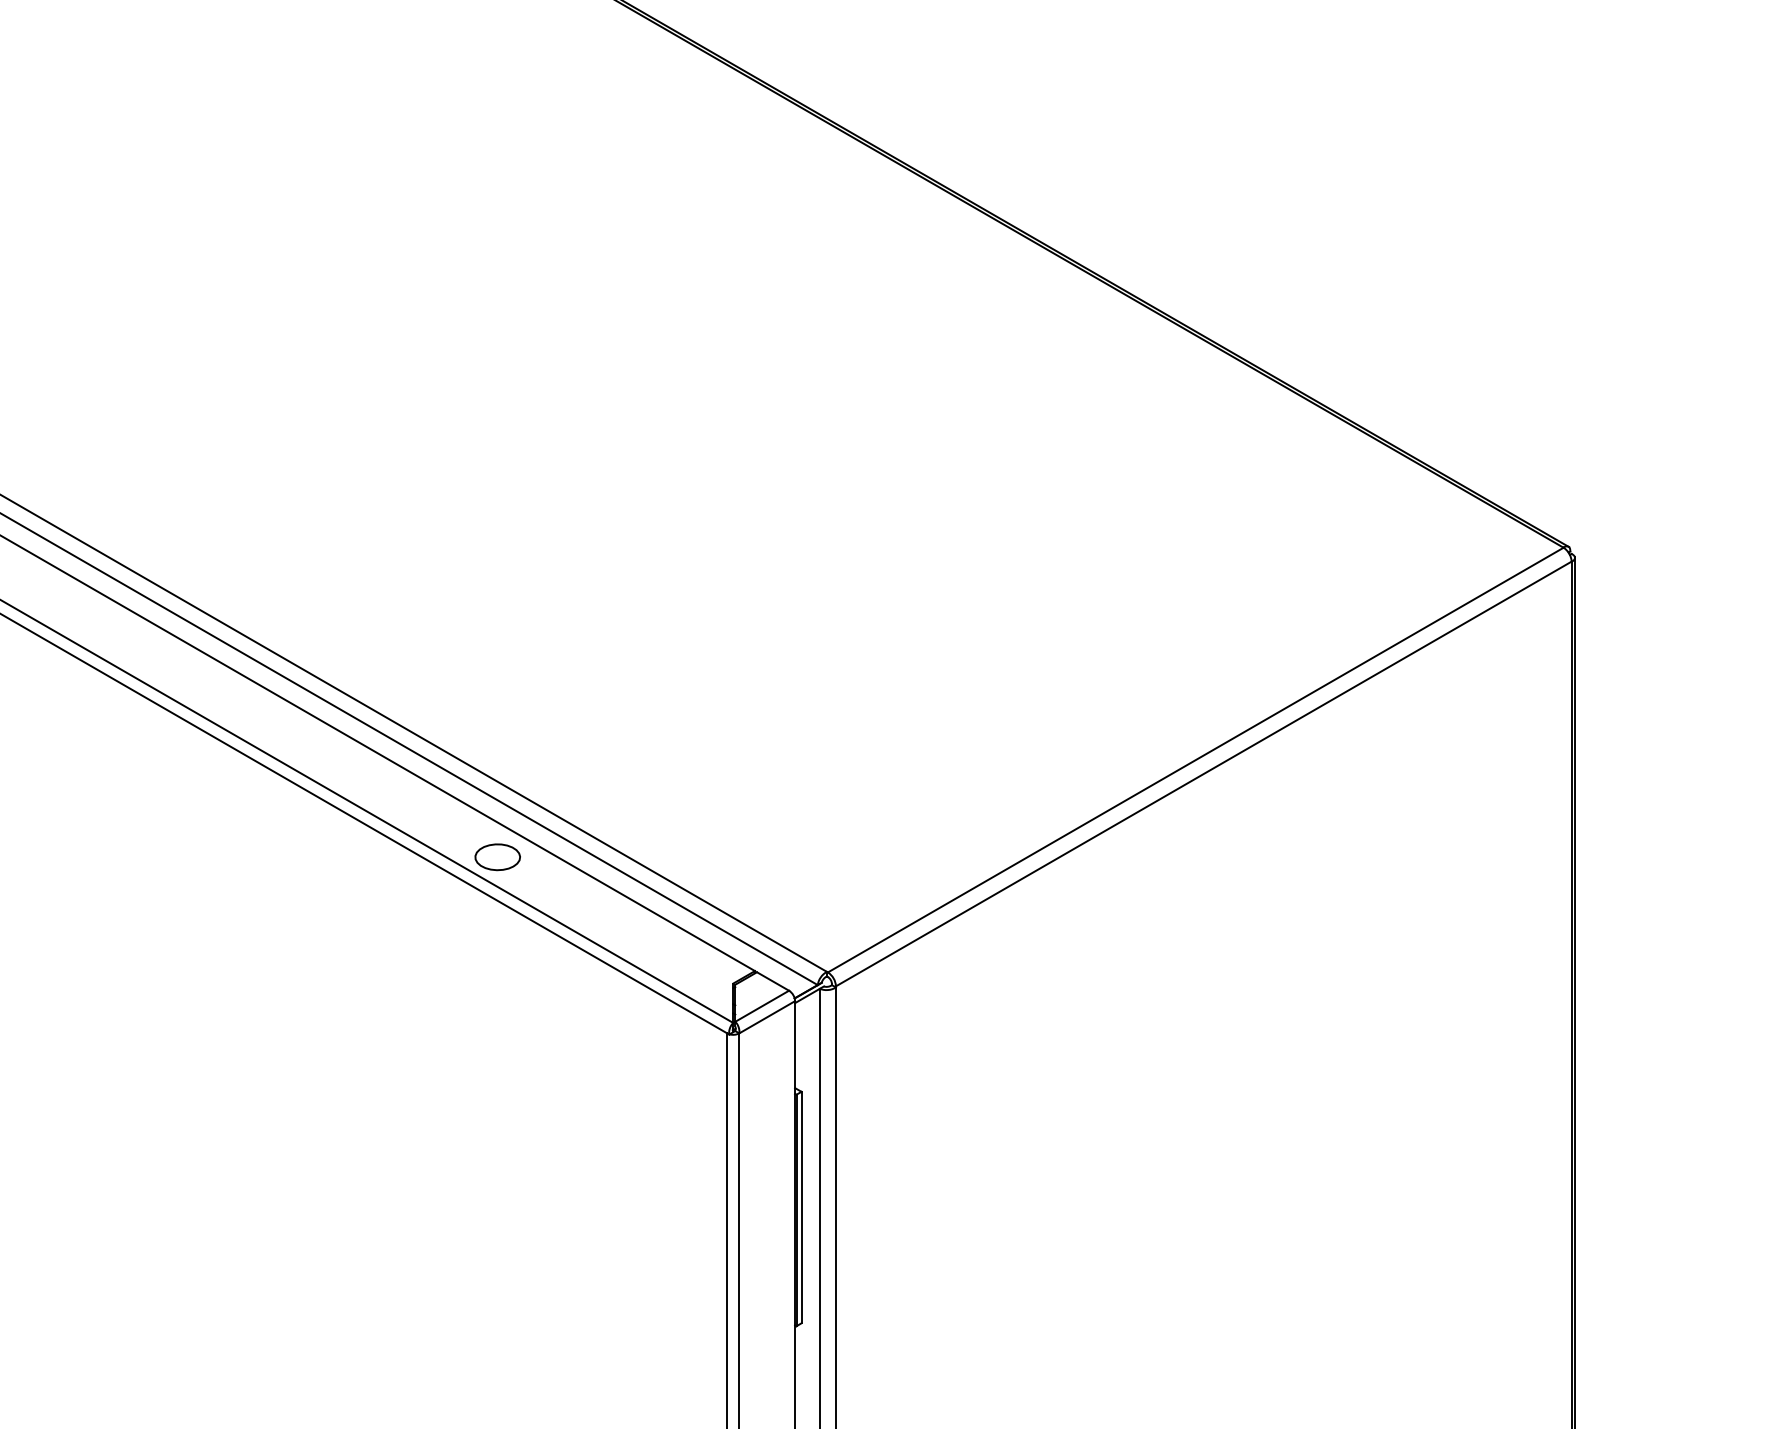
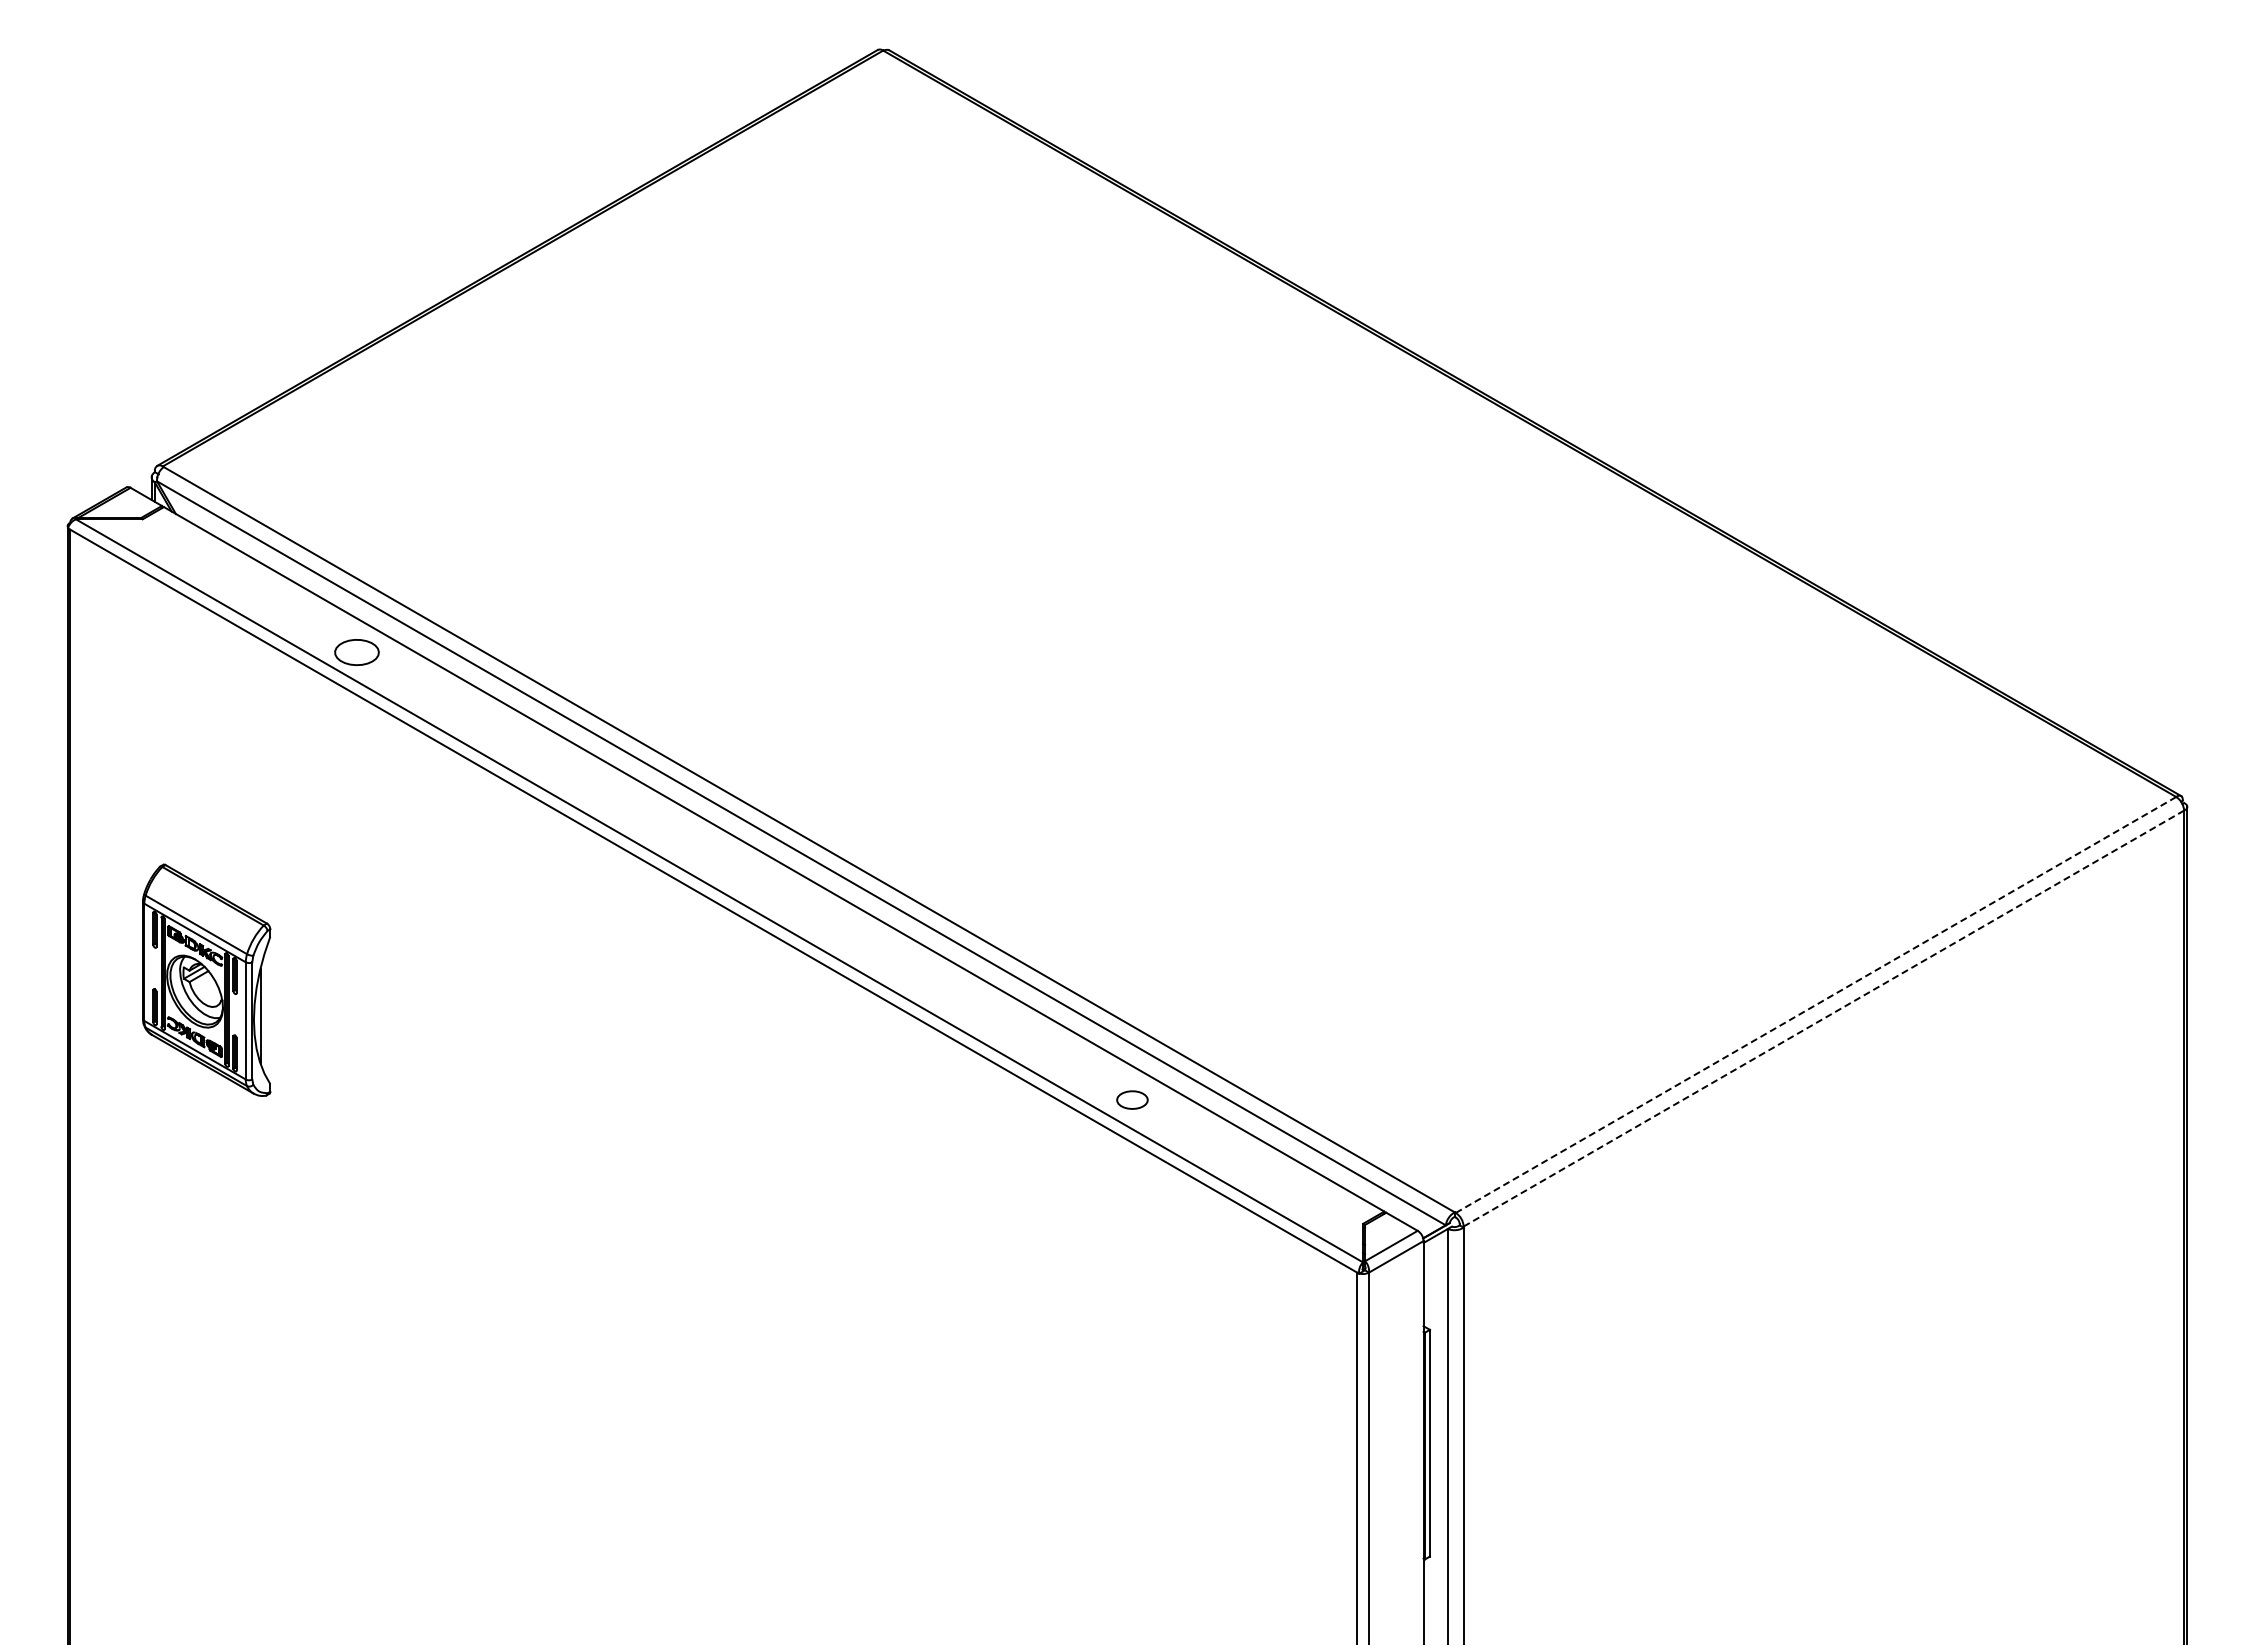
line: (1196, 759) -> (1816, 1004), solid -> dashed
line: (1203, 773) -> (1823, 1018), solid -> dashed
part: (497, 856) -> (1132, 1099), size x0.7

